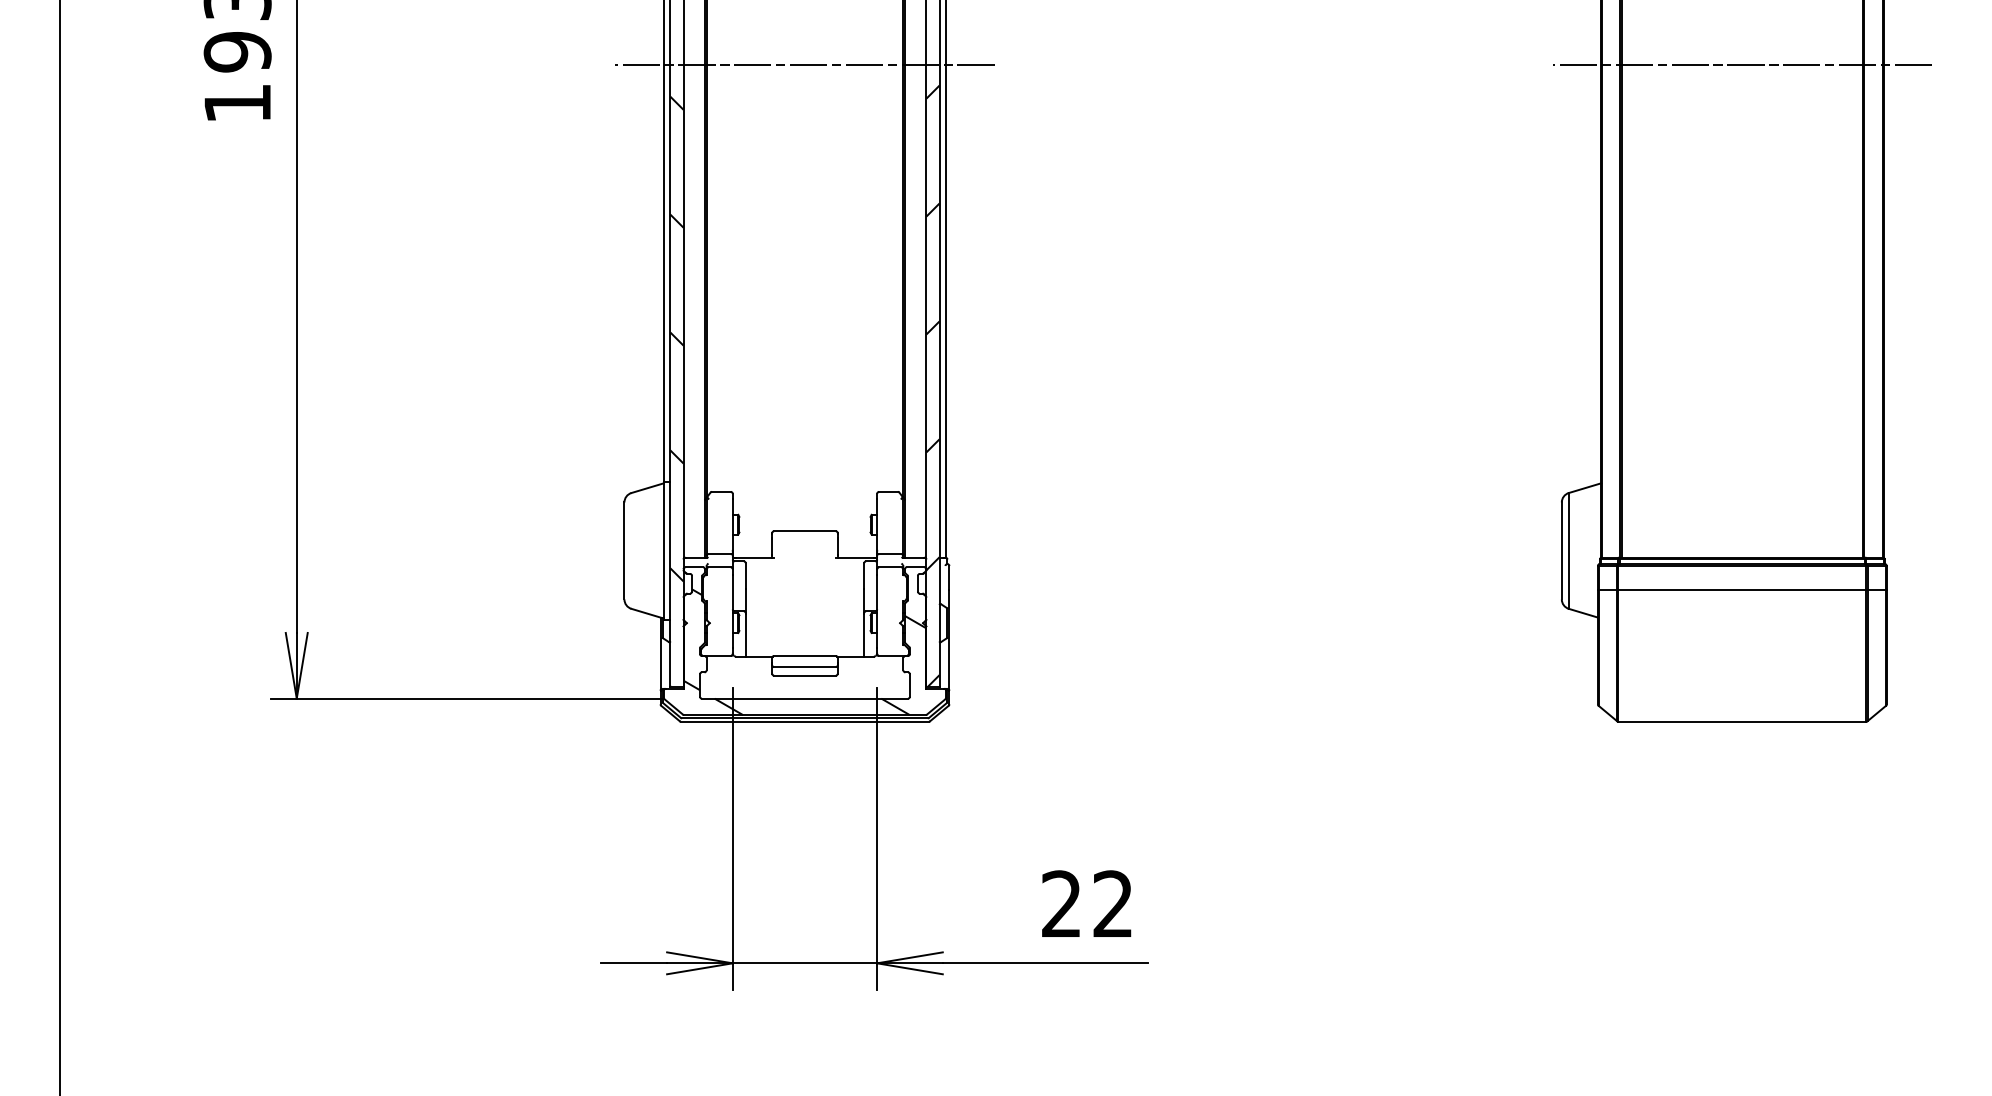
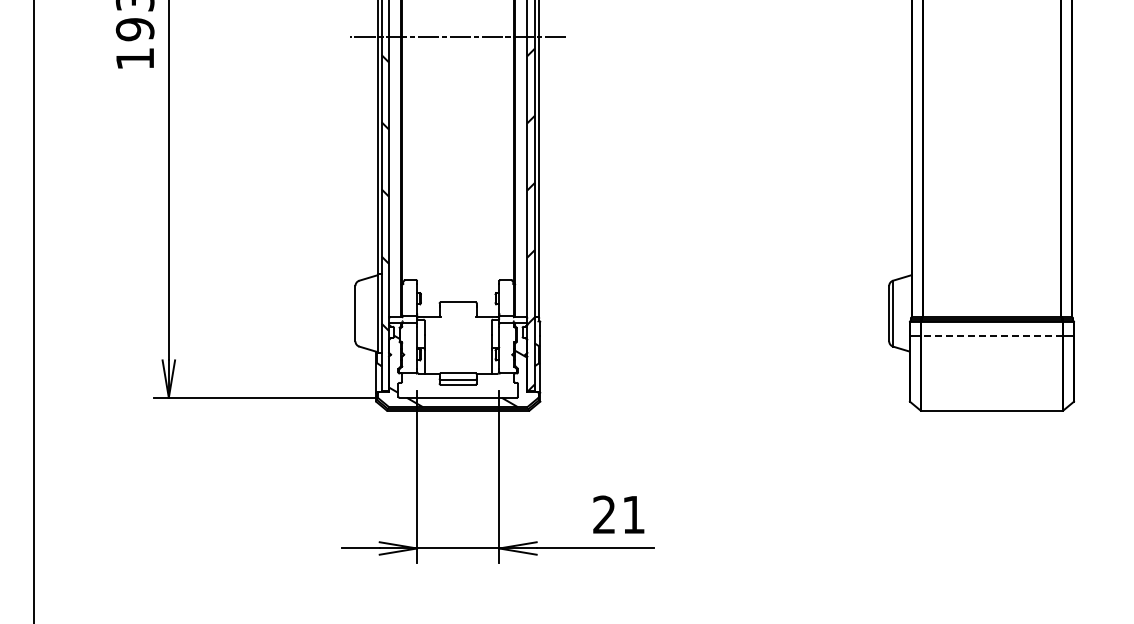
line: (1741, 65) -> (991, 37), removed
line: (1741, 591) -> (991, 336), solid -> dashed
text: (1112, 903) -> (633, 514), 22 -> 21

